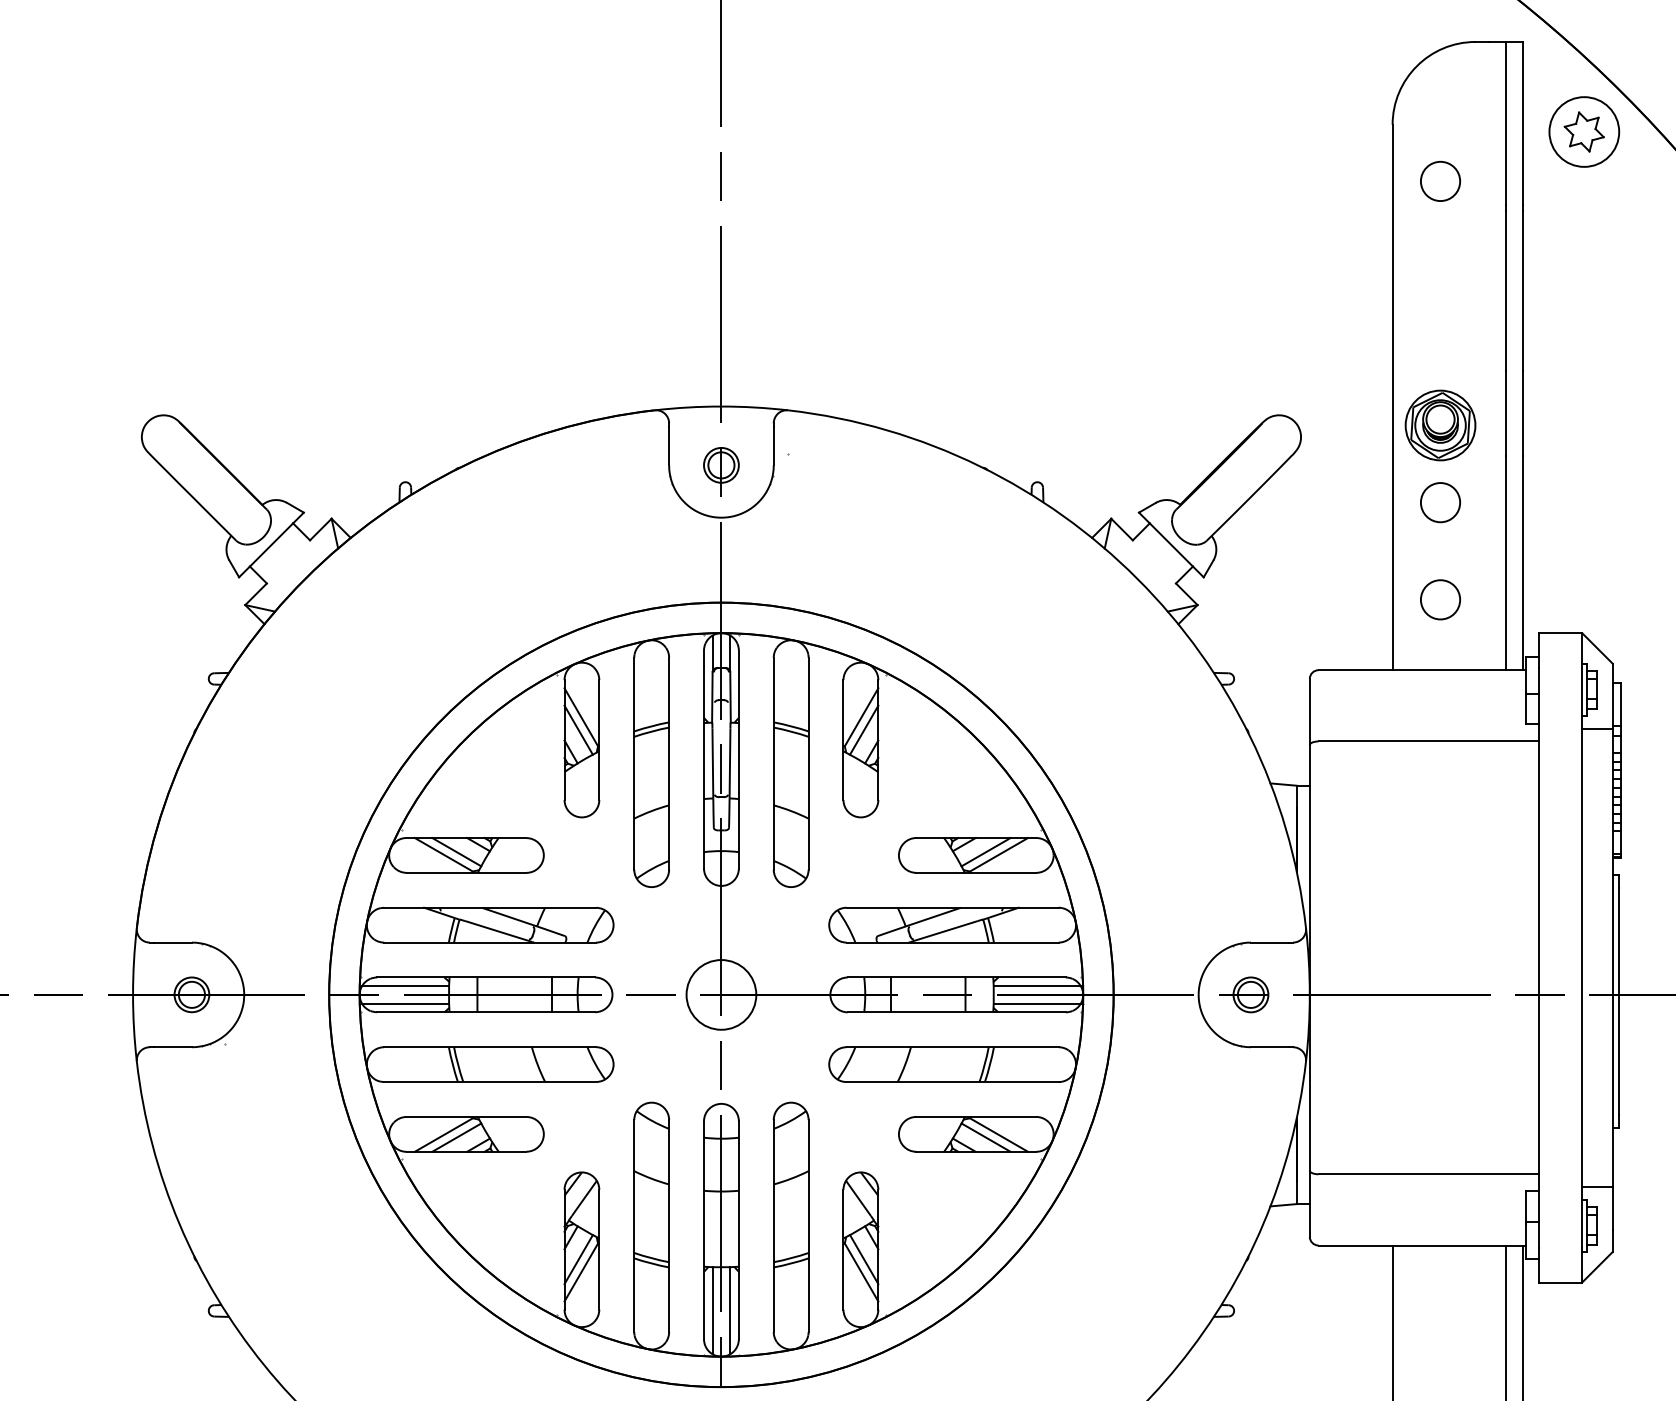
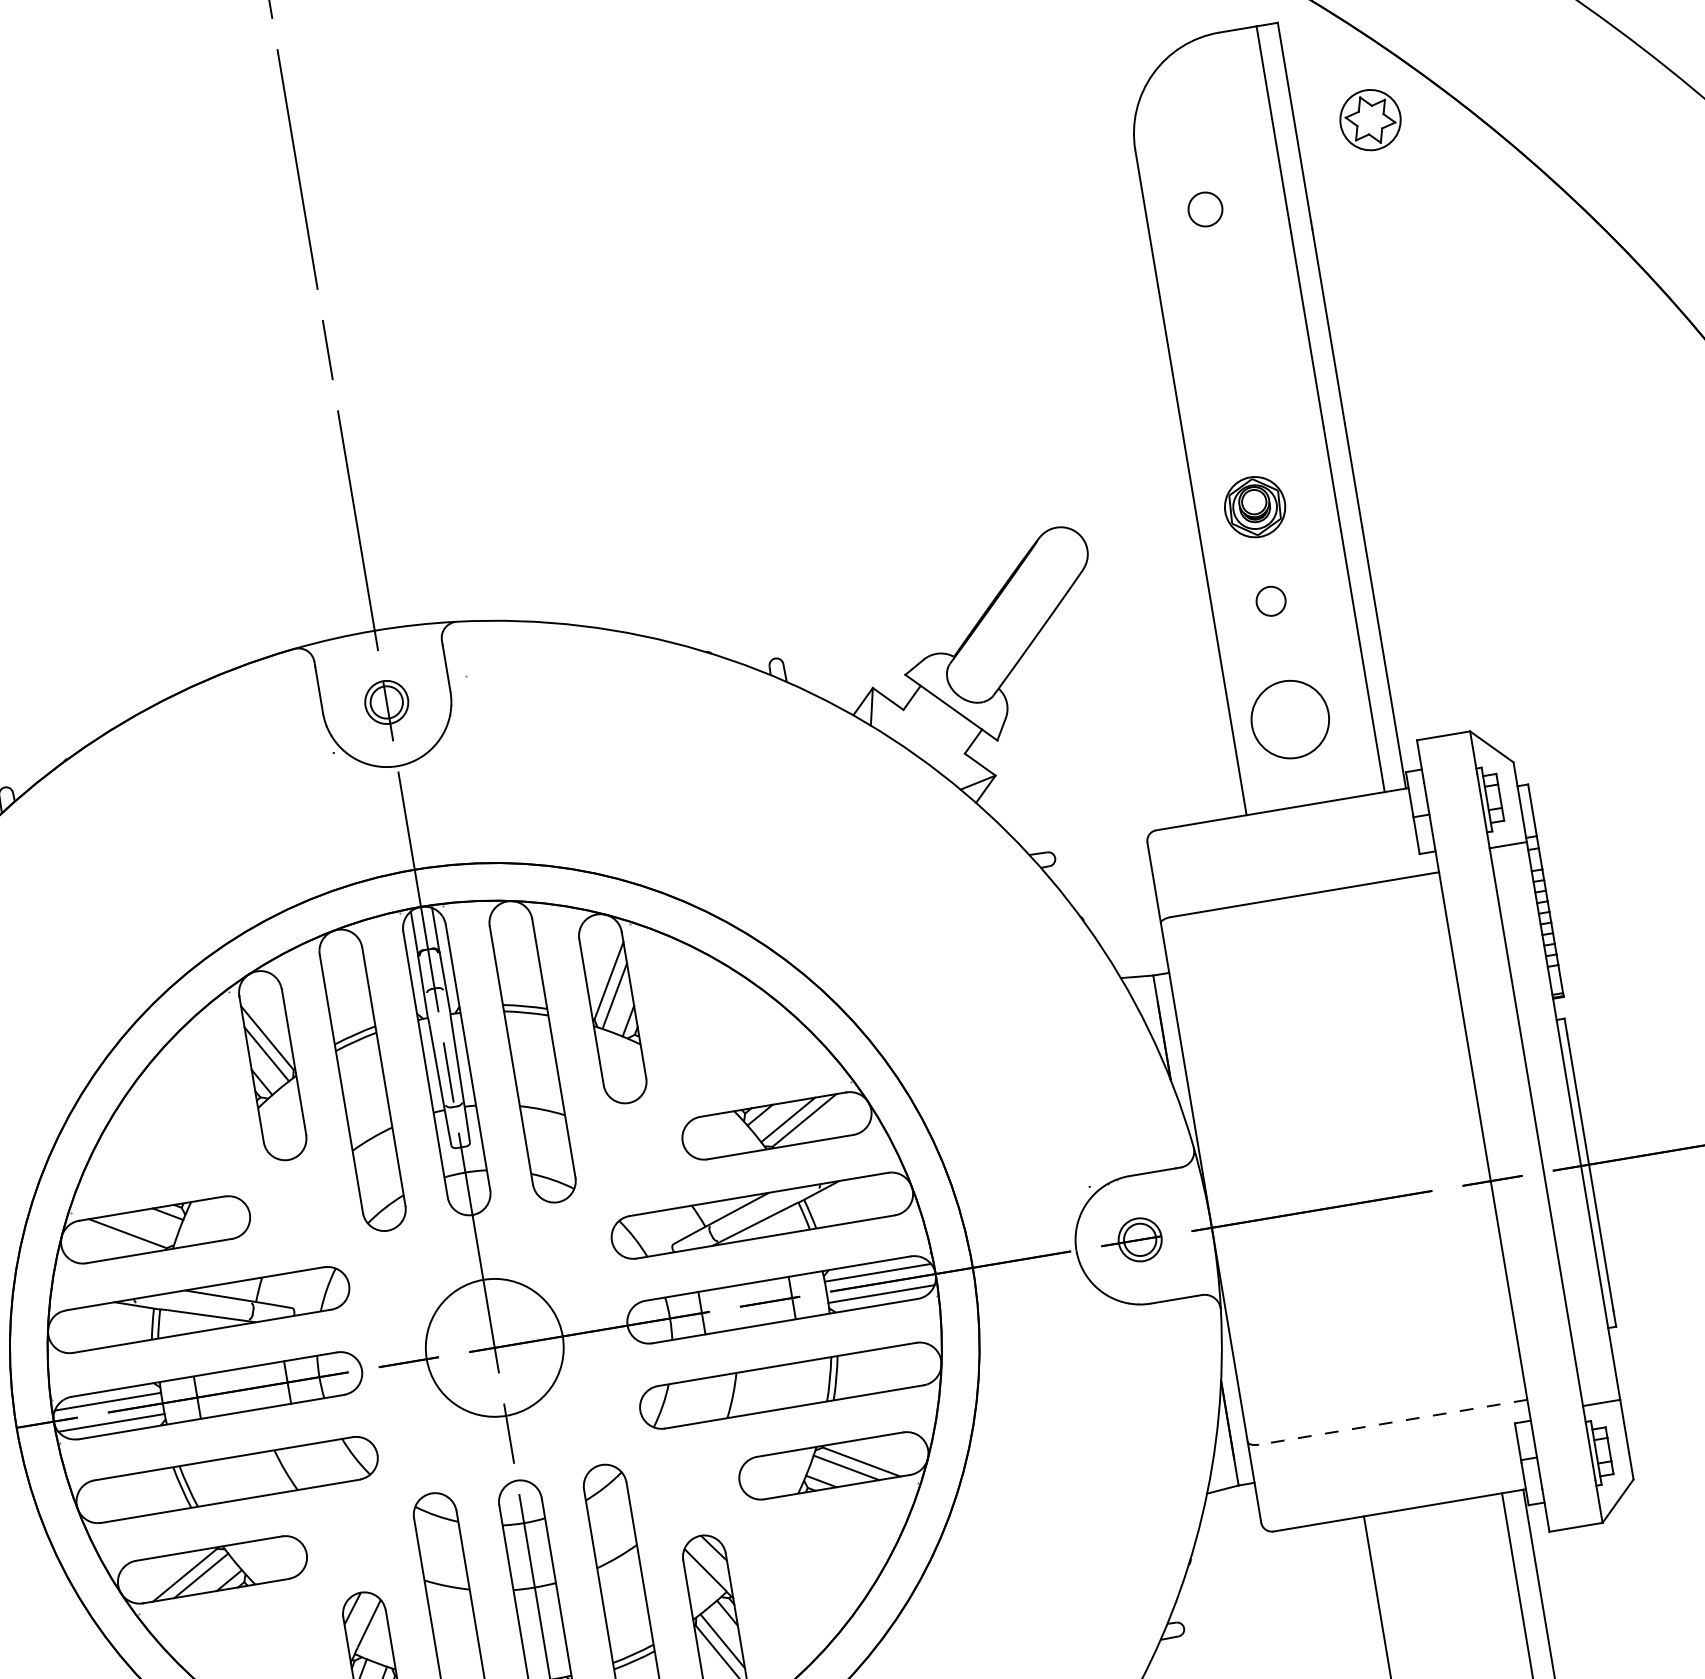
circle: (1584, 131) -> (1370, 119), size x0.7
circle: (1440, 180) -> (1205, 208), size x0.7
part: (1440, 425) -> (1255, 507), size x0.7
circle: (1440, 502) -> (1270, 601), size x0.6
circle: (1440, 599) -> (1290, 719), size x1.6
line: (456, 852) -> (142, 1228), removed
circle: (721, 994) -> (494, 1347), size x1.6
line: (1428, 1174) -> (1393, 1422), solid -> dashed

